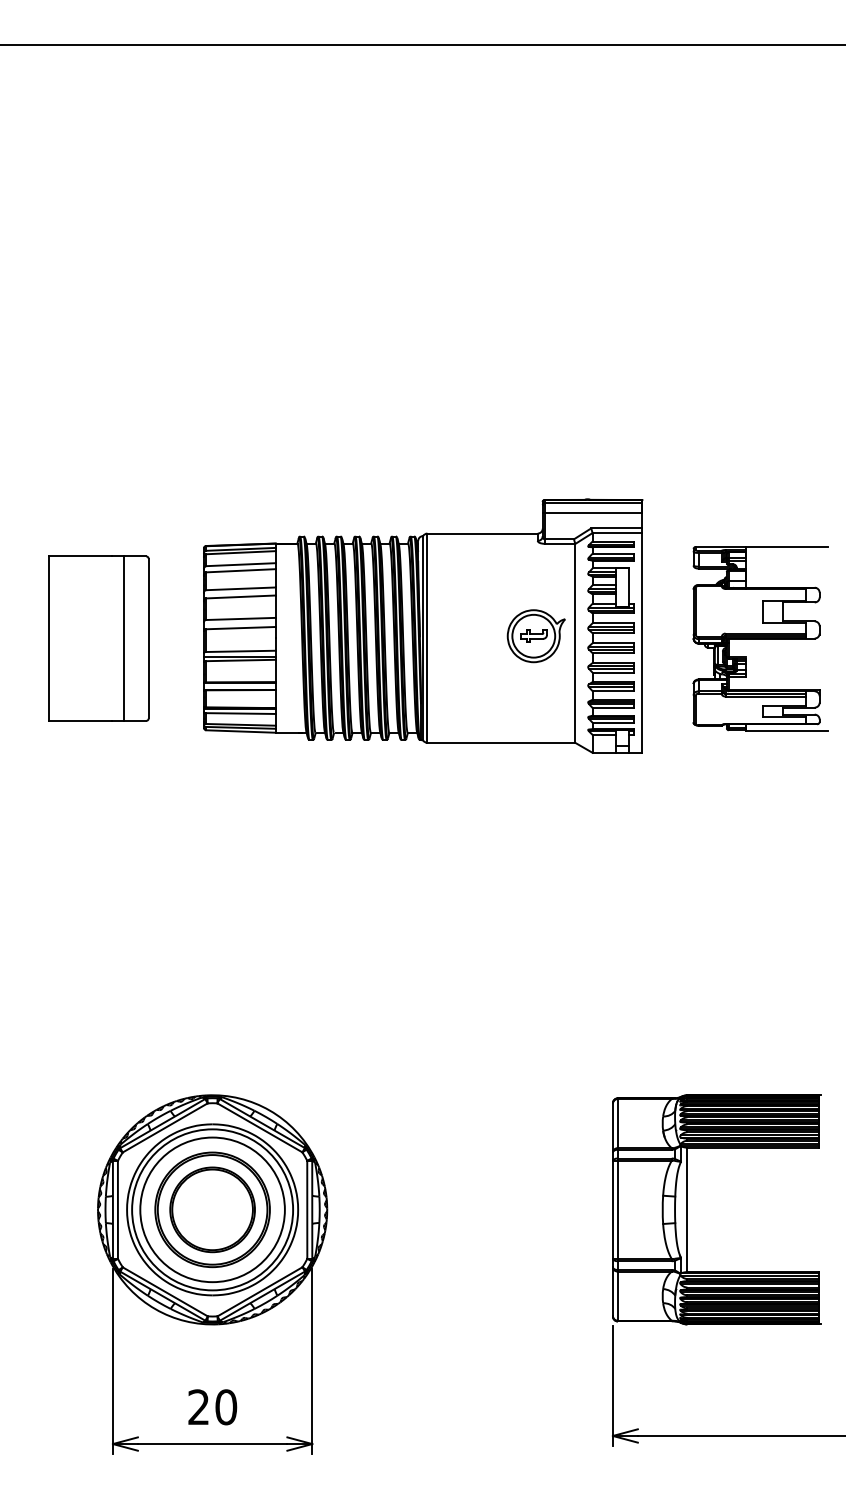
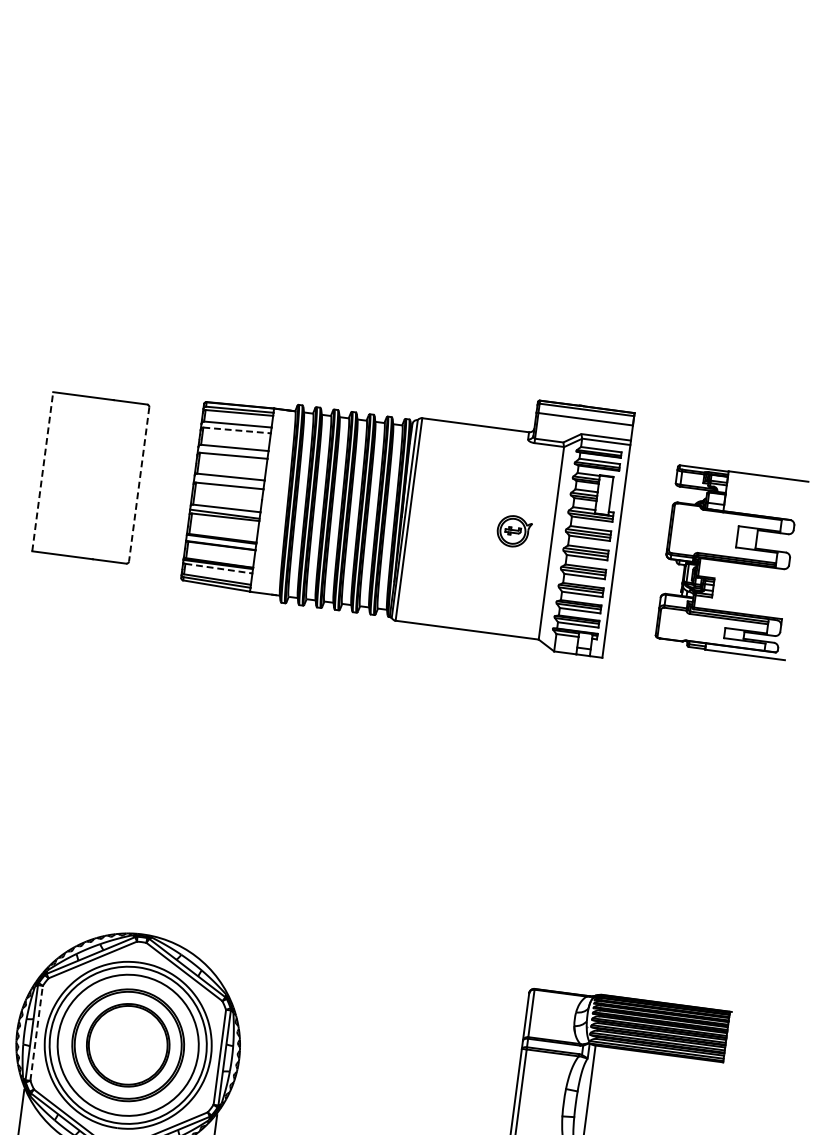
line: (241, 570) -> (237, 430), solid -> dashed
part: (535, 636) -> (513, 531), size x0.6
line: (49, 638) -> (43, 471), solid -> dashed
line: (123, 638) -> (114, 481), removed
line: (148, 638) -> (138, 484), solid -> dashed
line: (241, 713) -> (219, 568), solid -> dashed
line: (117, 1209) -> (36, 1032), solid -> dashed

